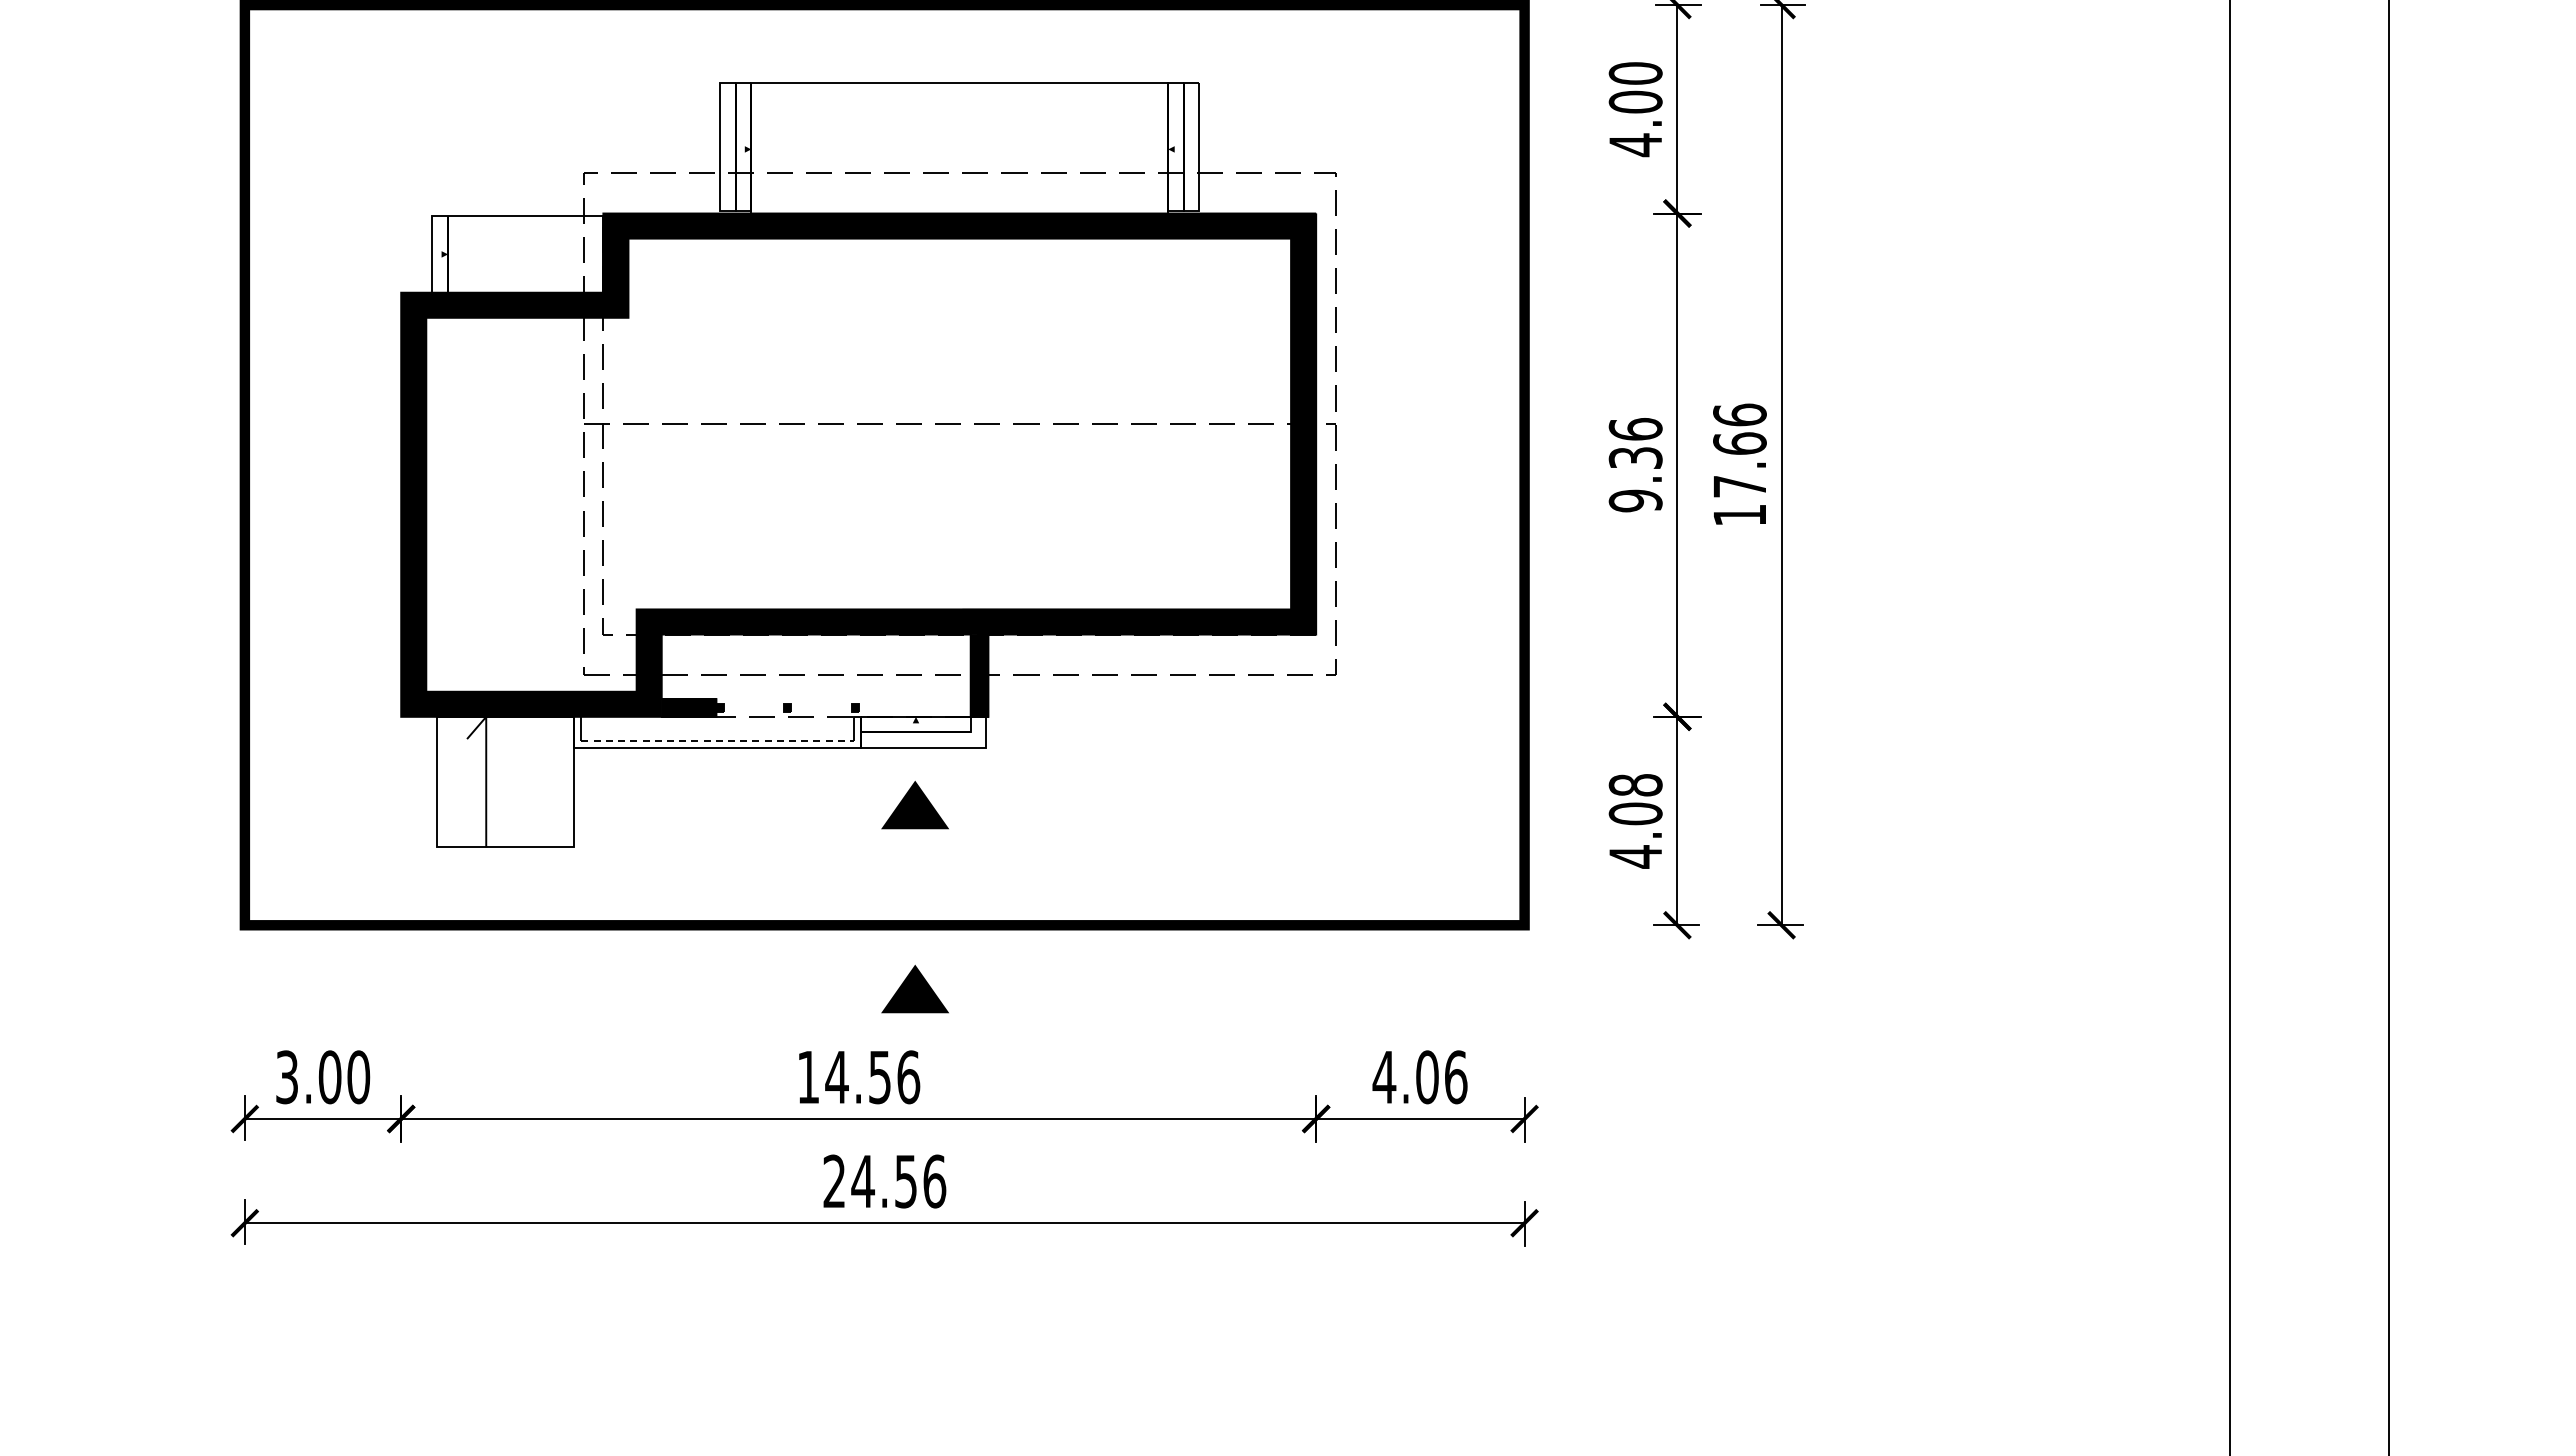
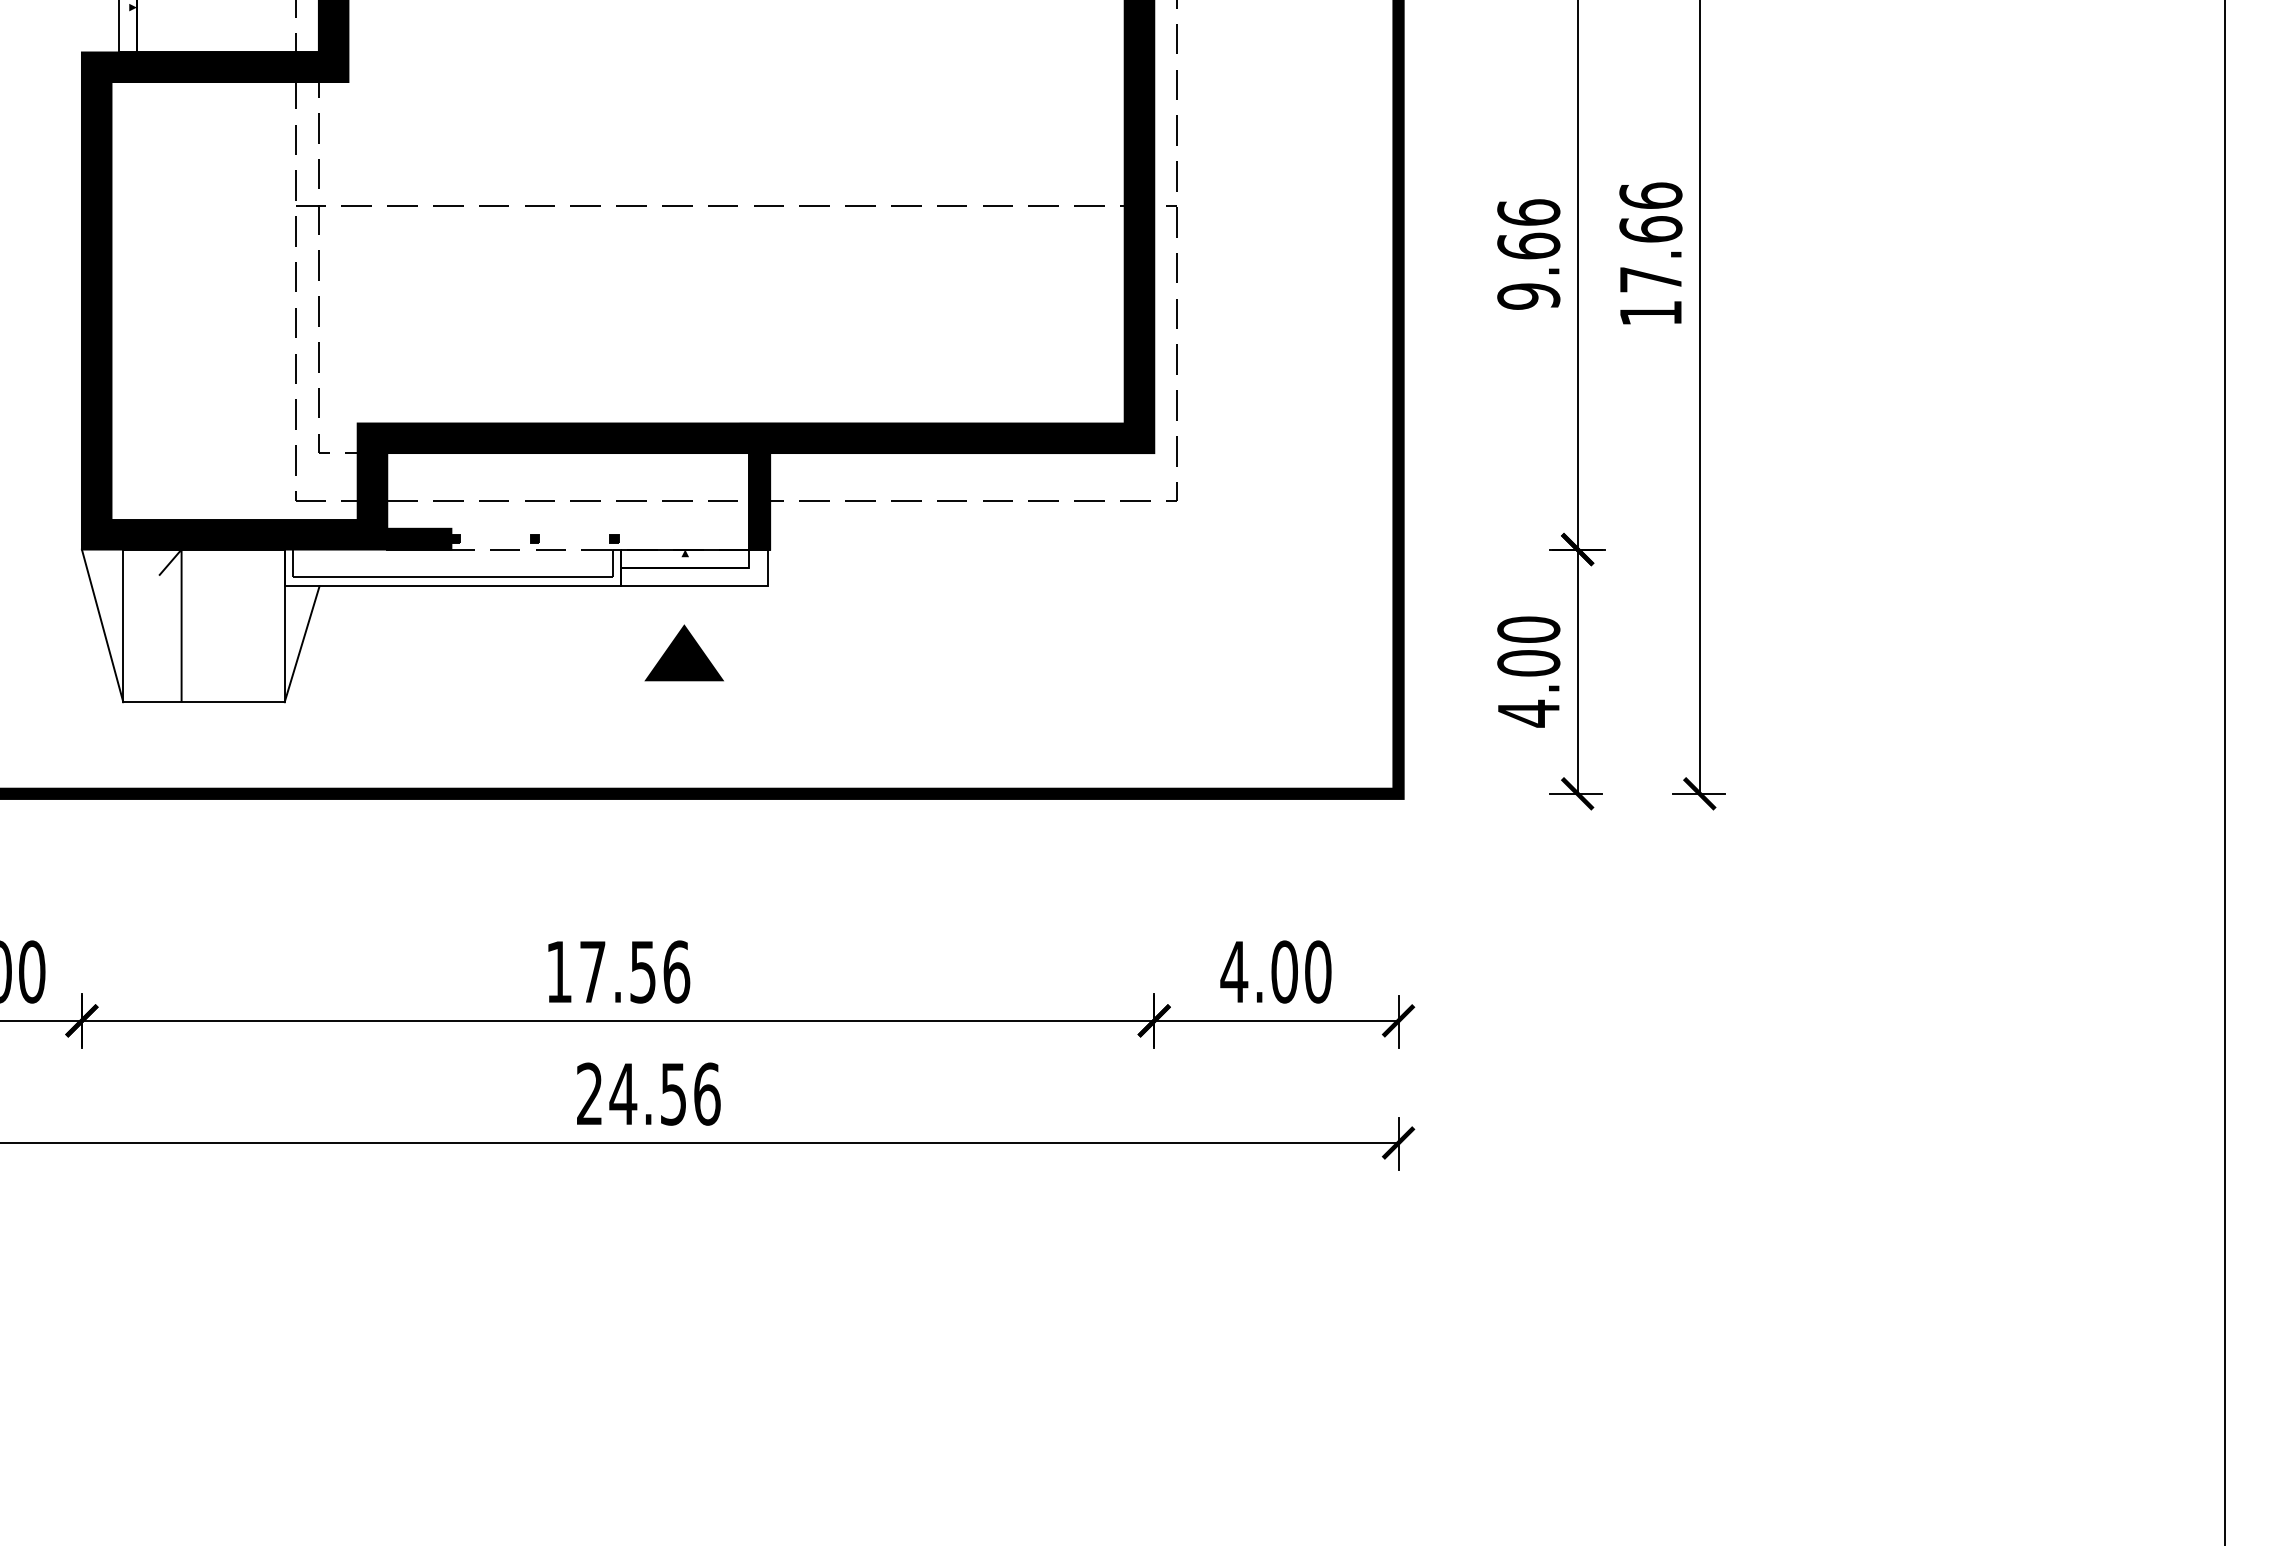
text: (1635, 457) -> (1528, 245), 9.36 -> 9.66
line: (718, 740) -> (453, 577), dashed -> solid
line: (418, 781) -> (102, 625), added
text: (1635, 785) -> (1528, 630), 4.08 -> 4.00
line: (589, 797) -> (302, 644), added
part: (914, 988) -> (683, 867), removed
text: (836, 1077) -> (592, 972), 14.56 -> 17.56
text: (1455, 1077) -> (1317, 972), 4.06 -> 4.00

